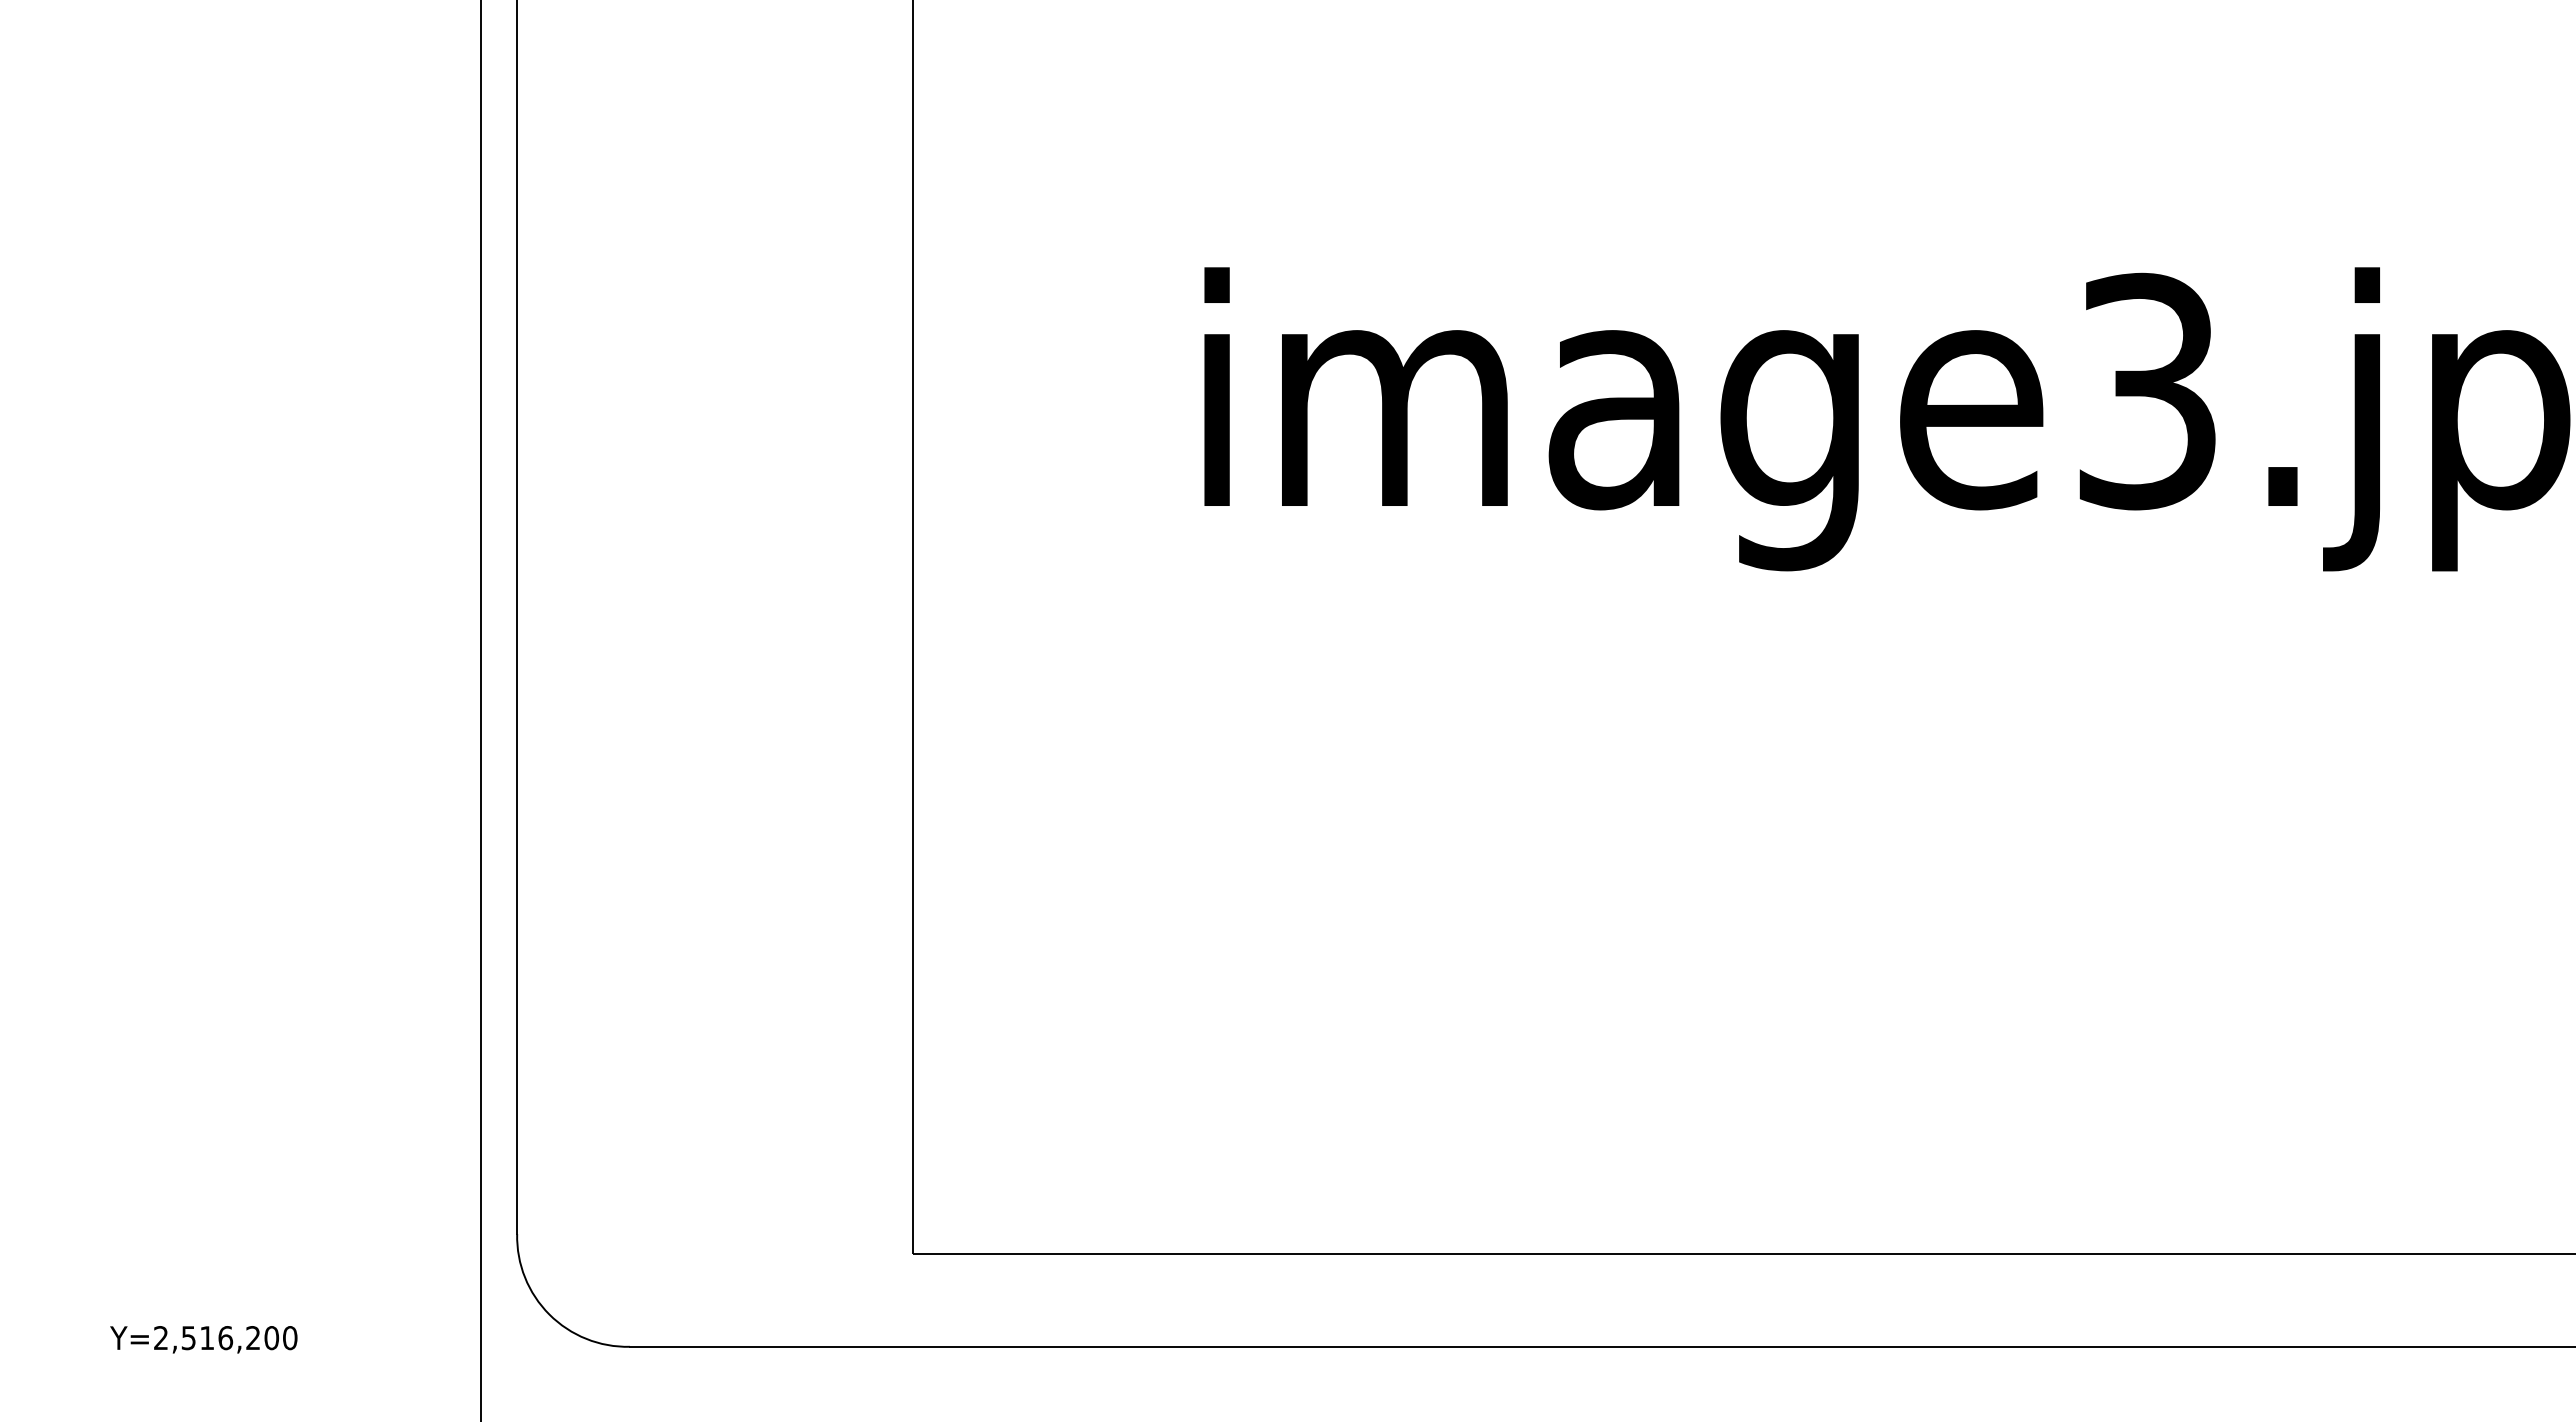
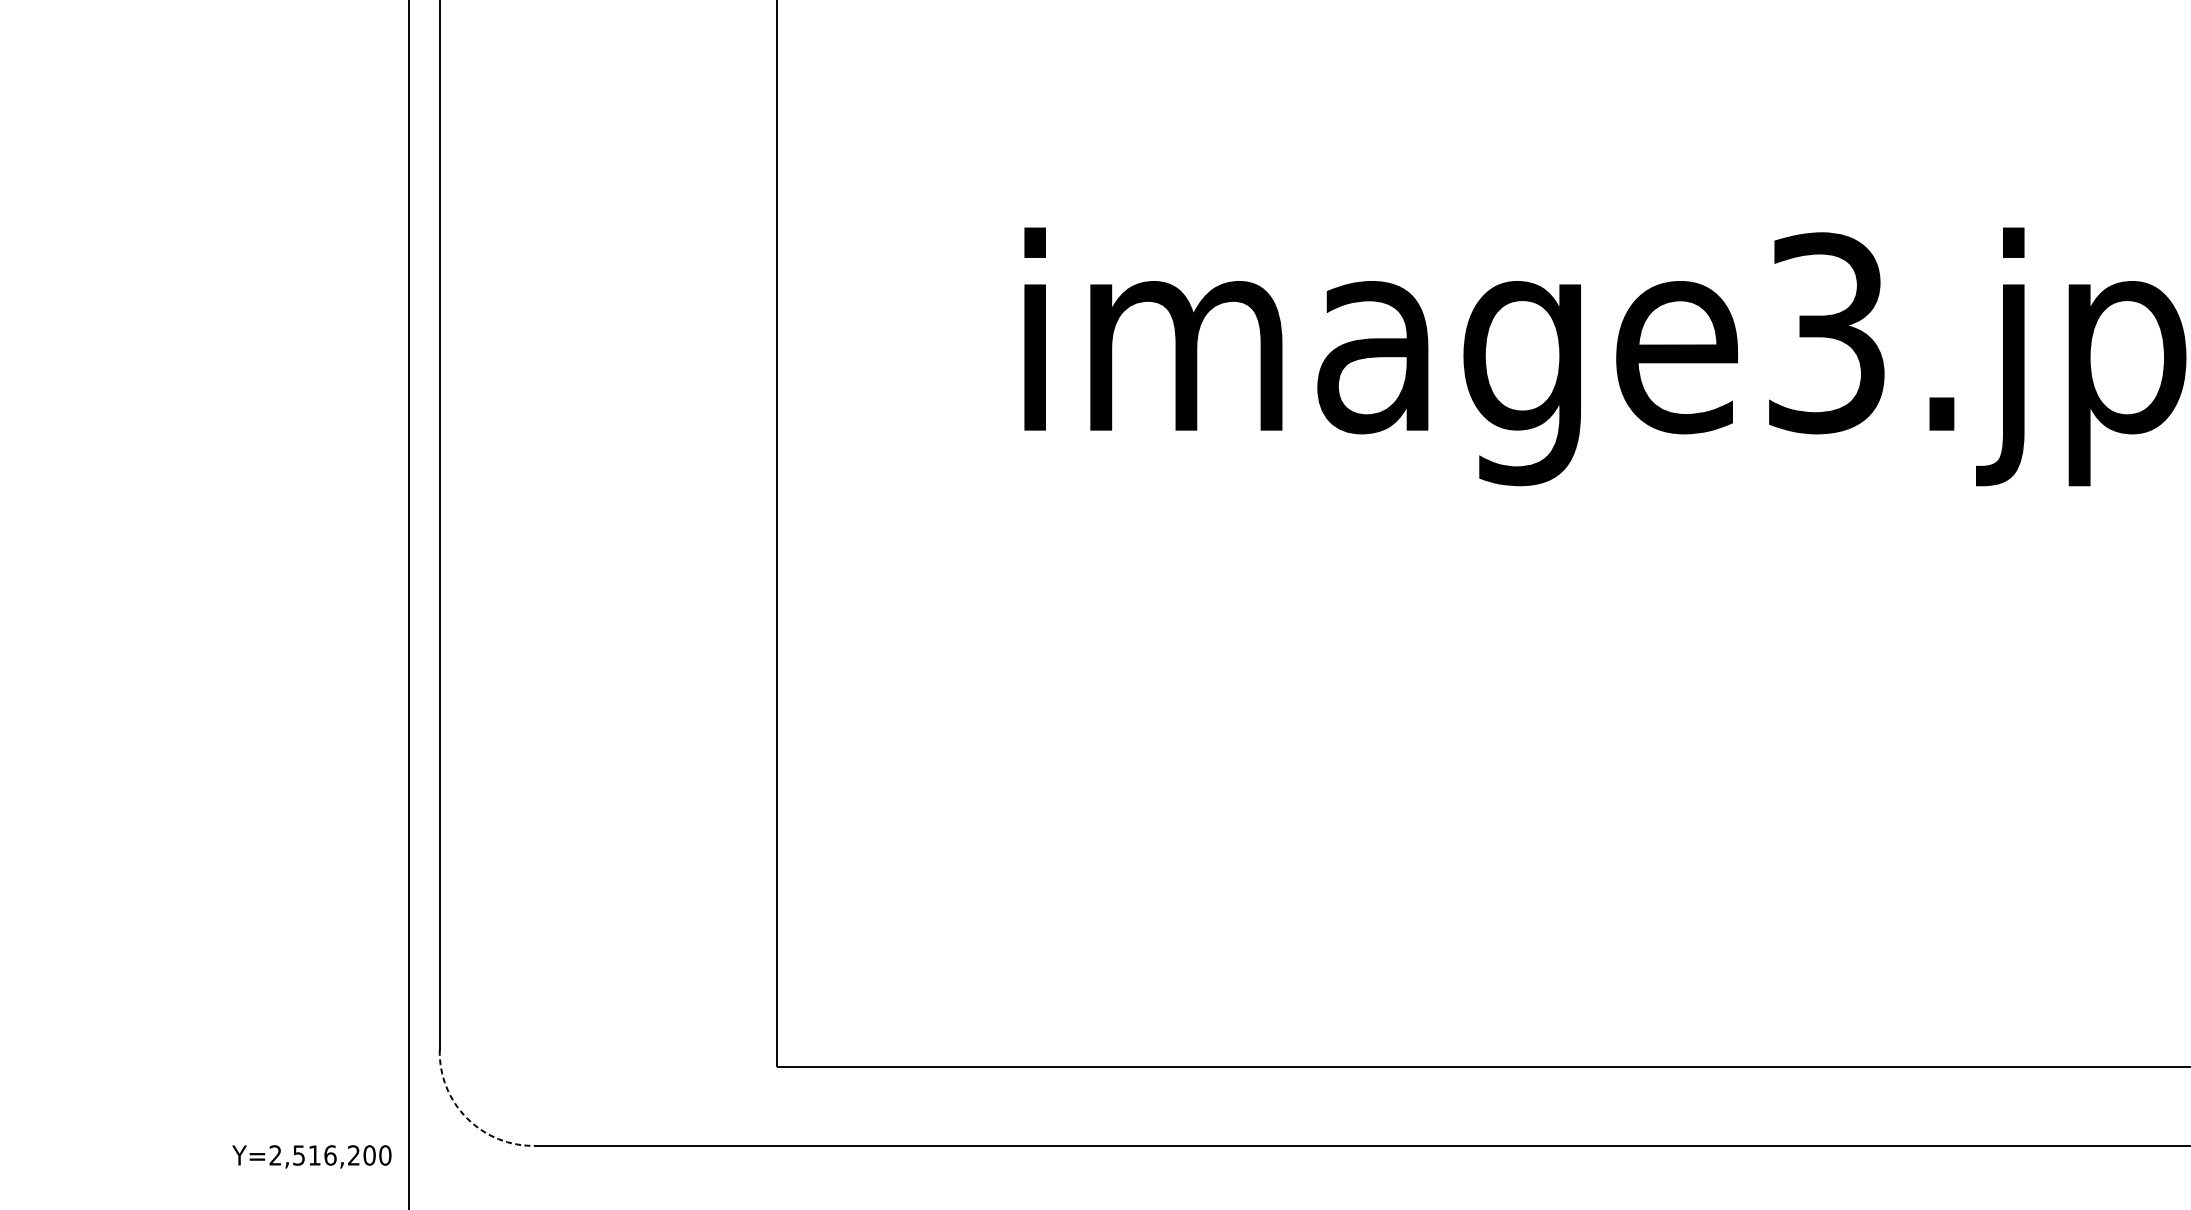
arc: (549, 1314) -> (467, 1118), solid -> dashed
text: (203, 1339) -> (311, 1156), moved

